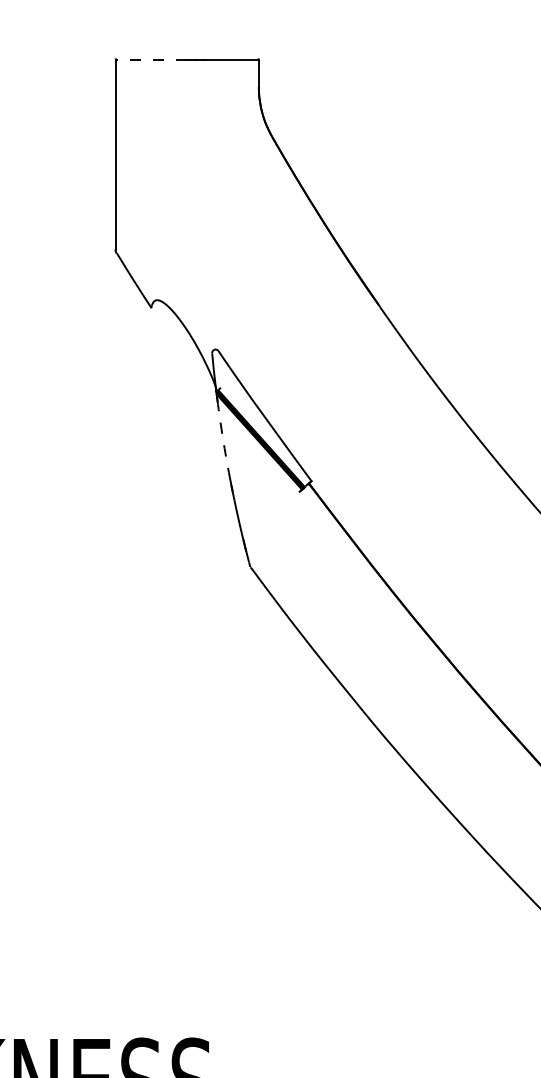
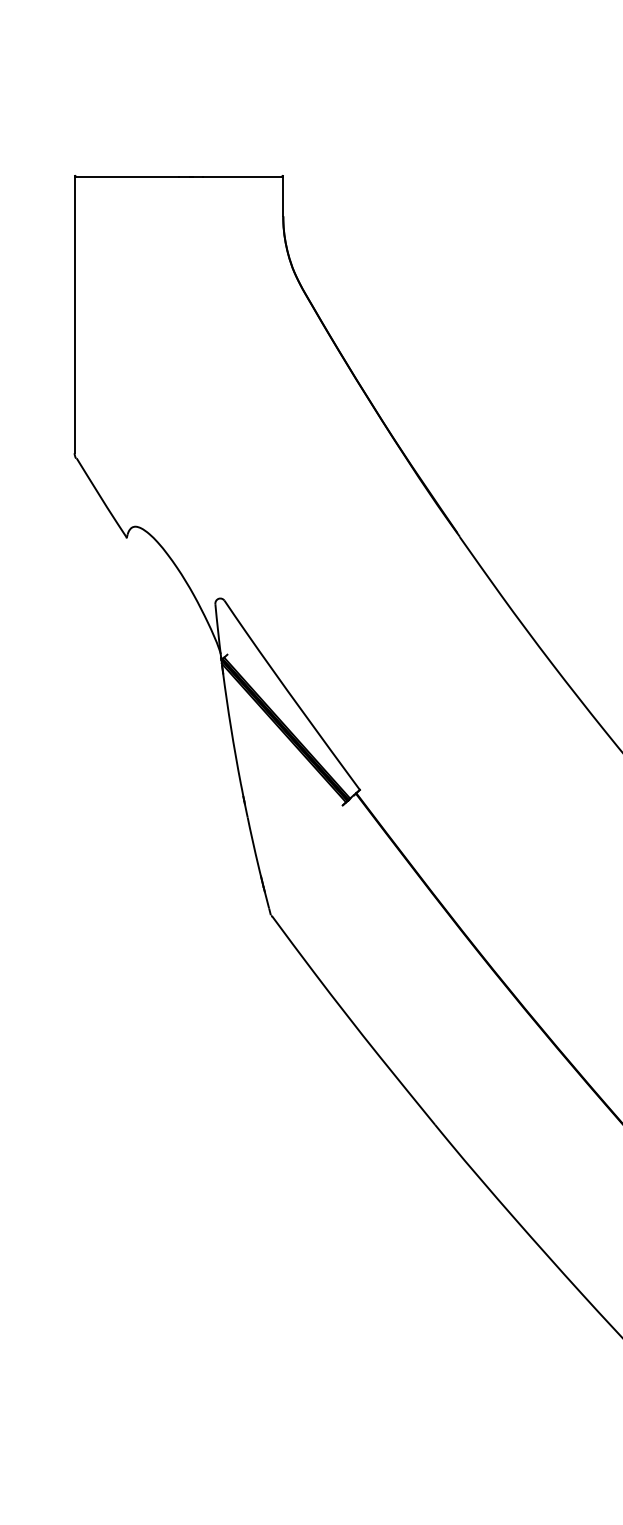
line: (151, 59) -> (127, 176), dashed -> solid
arc: (222, 438) -> (230, 727), dashed -> solid

